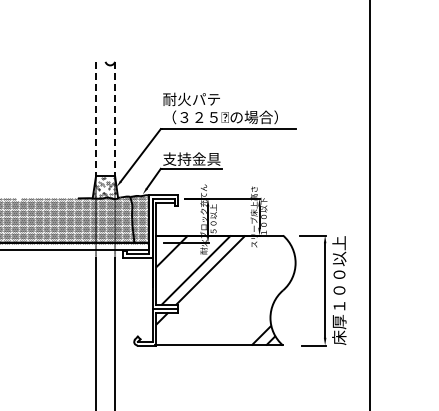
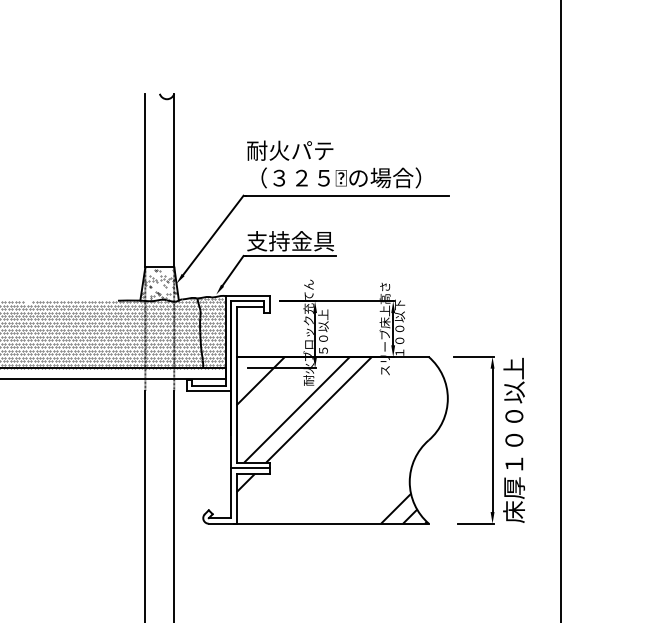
line: (96, 119) -> (146, 181), dashed -> solid
line: (115, 119) -> (174, 181), dashed -> solid

